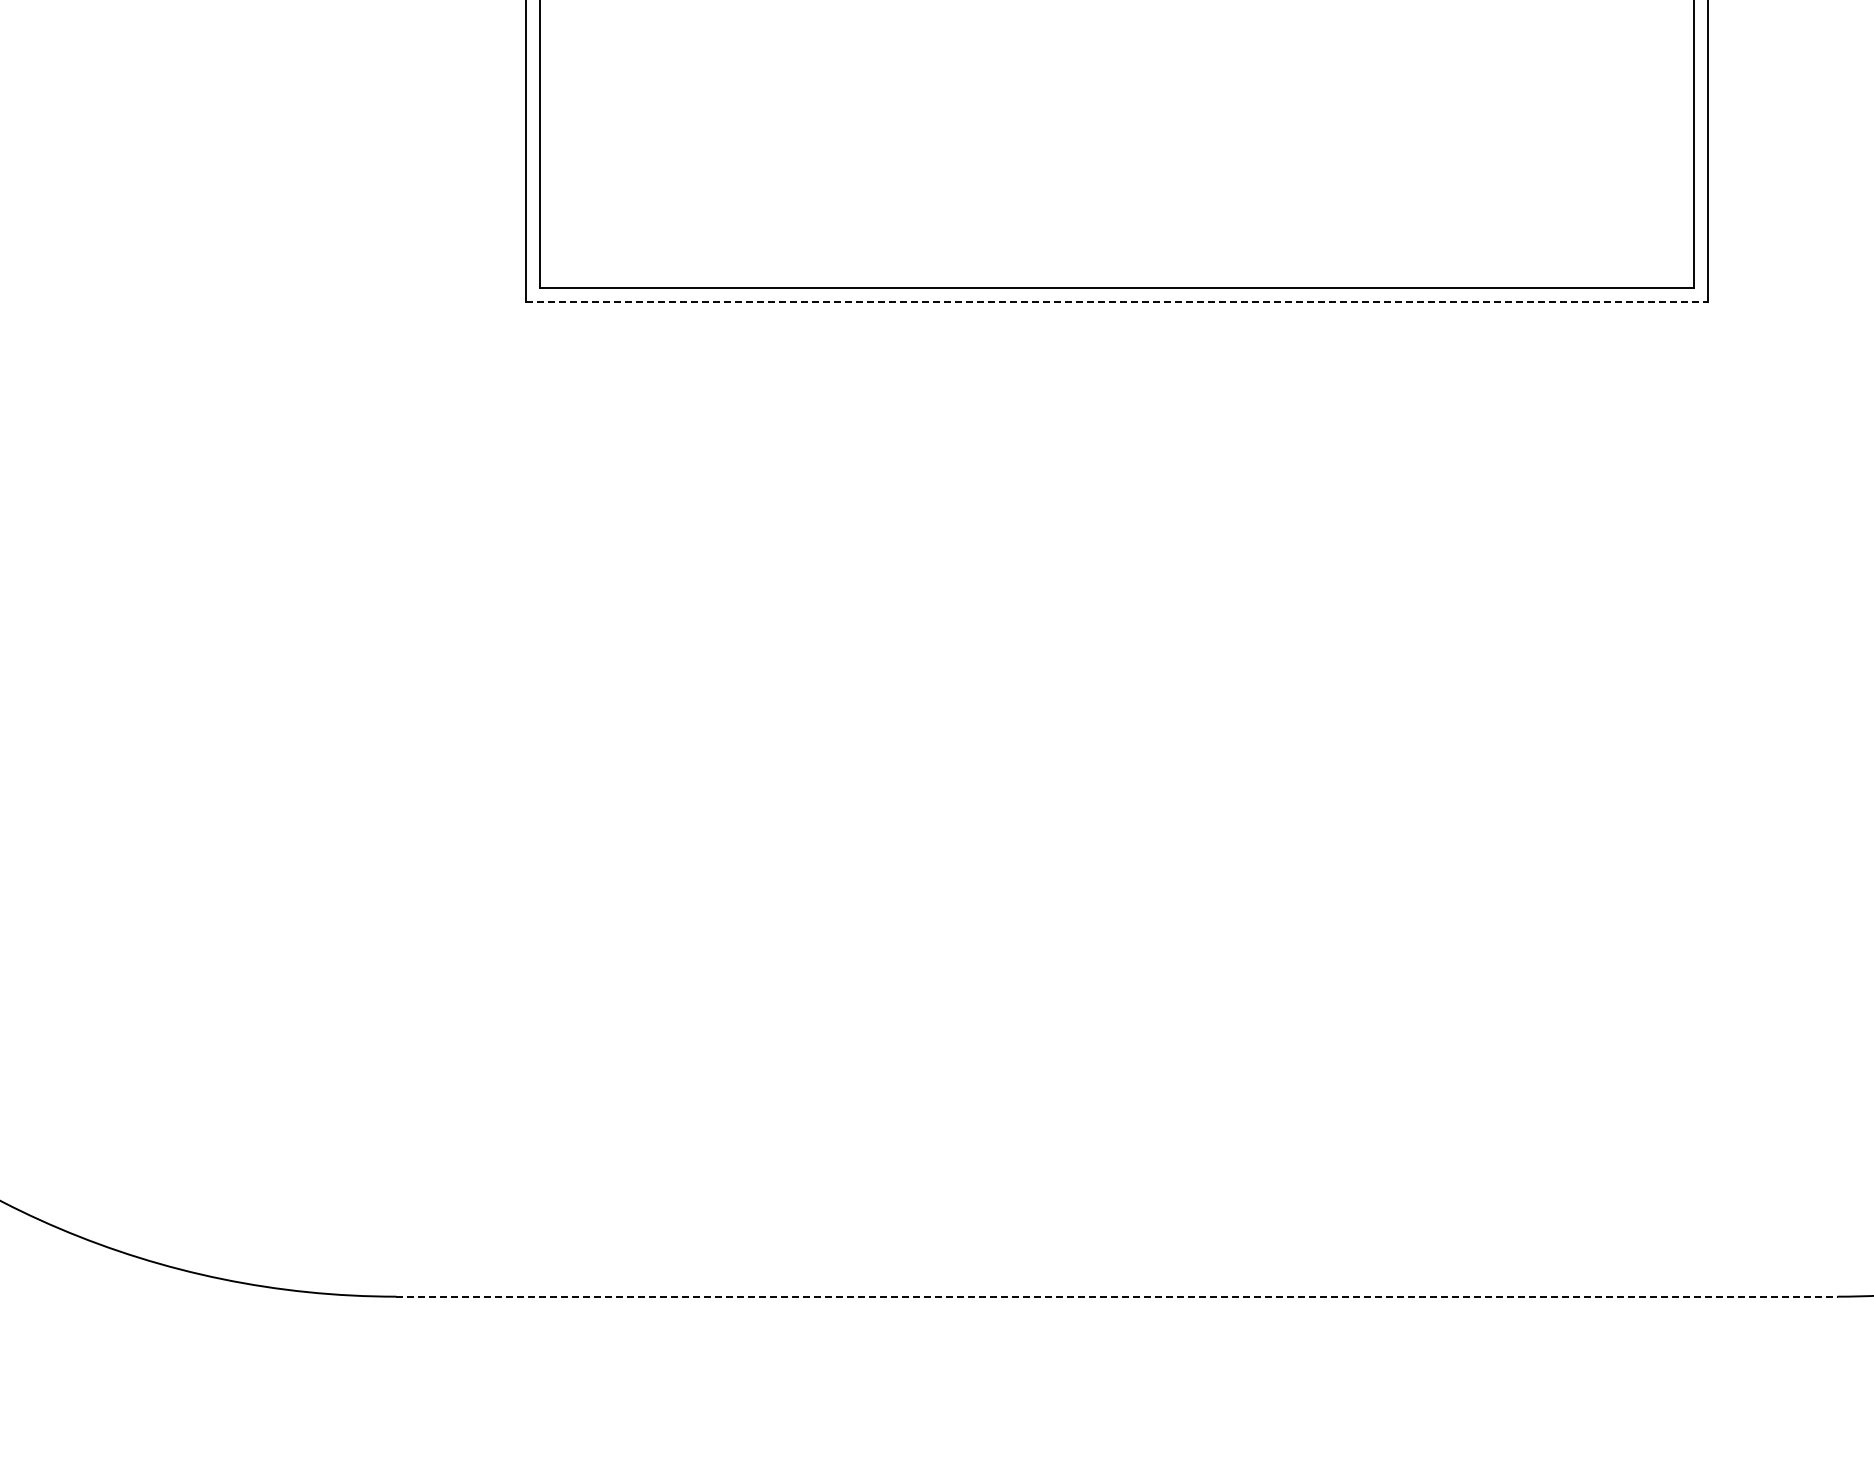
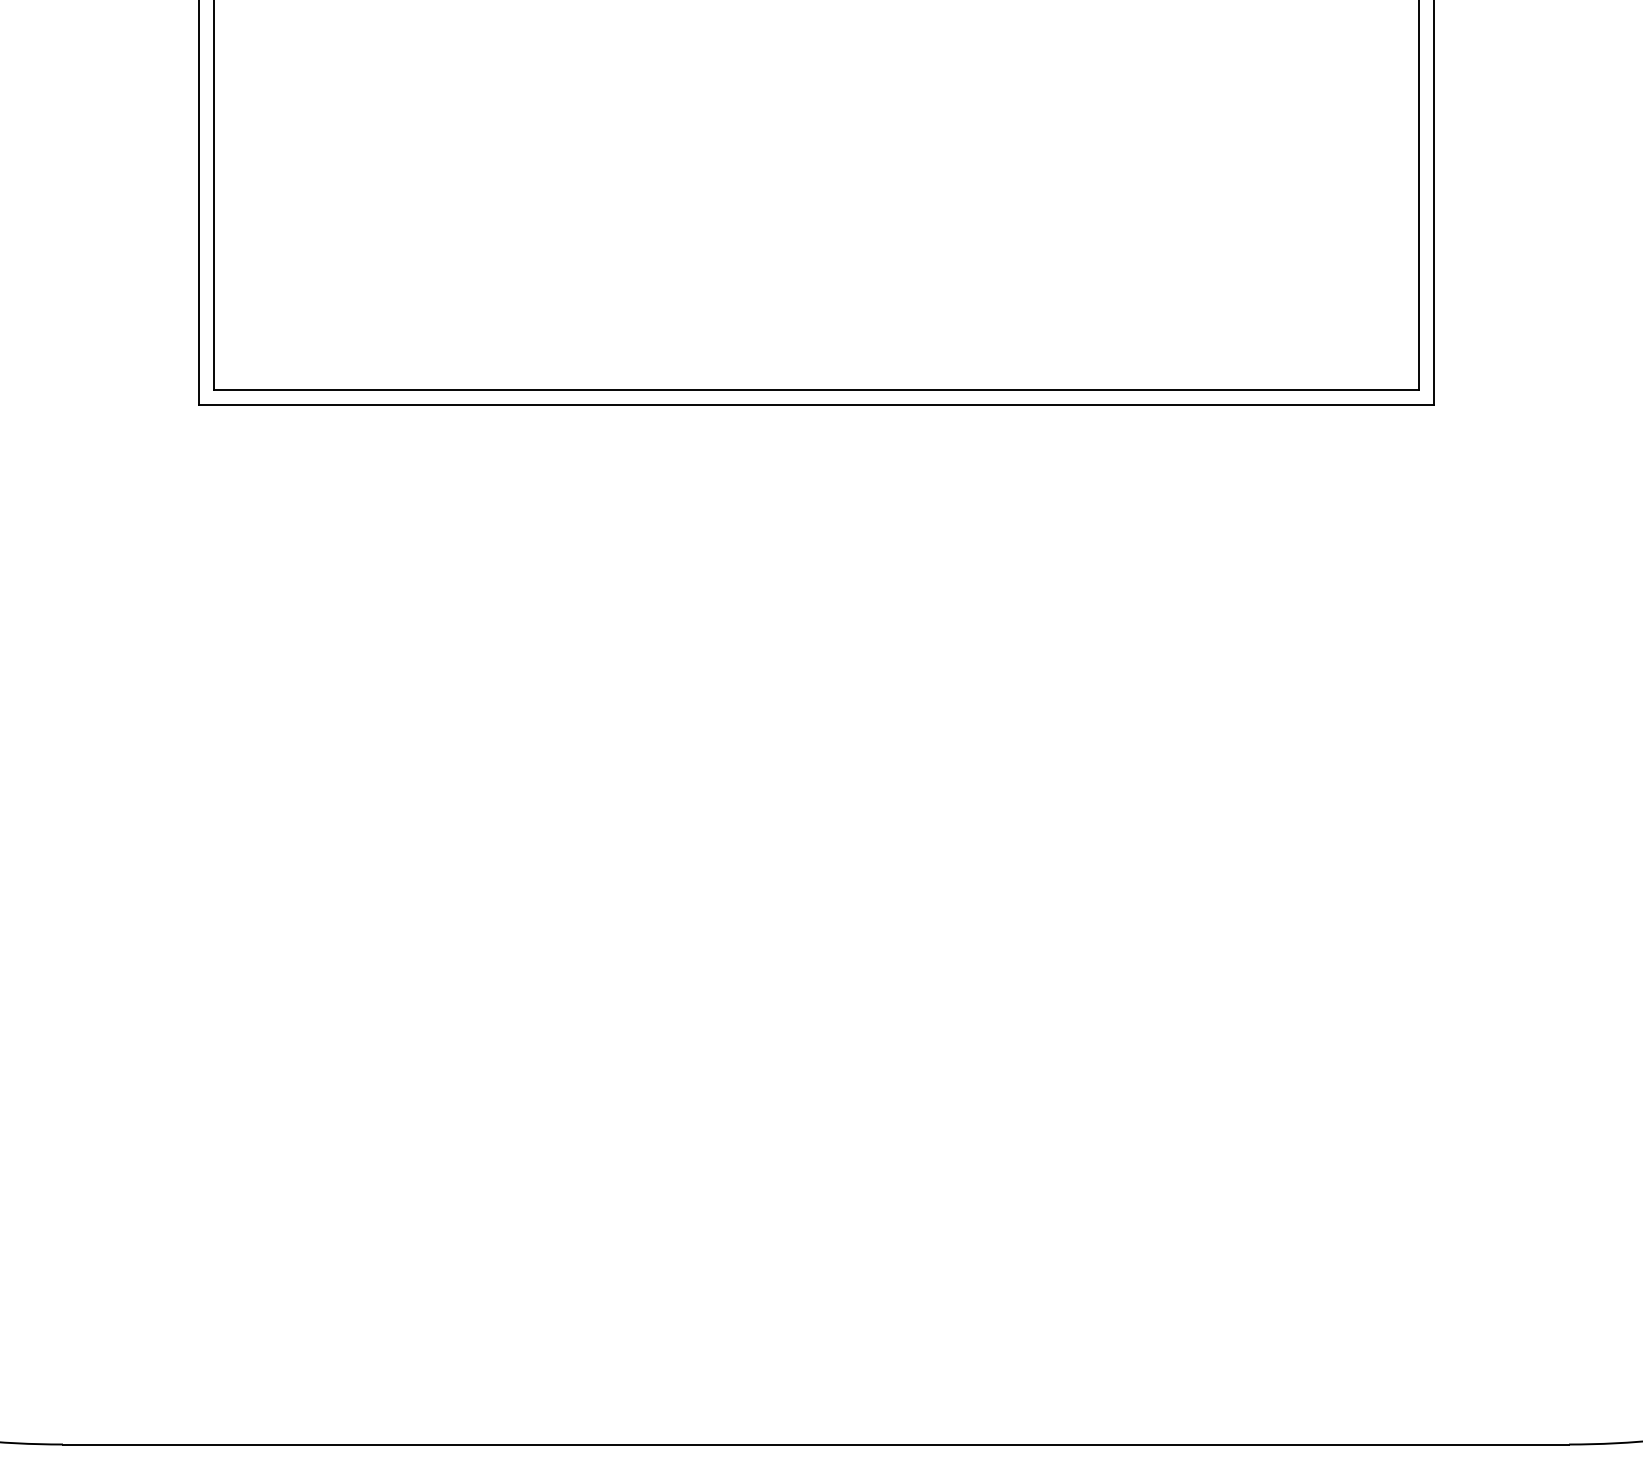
line: (1117, 302) -> (816, 405), dashed -> solid
line: (1117, 1296) -> (816, 1444), dashed -> solid

